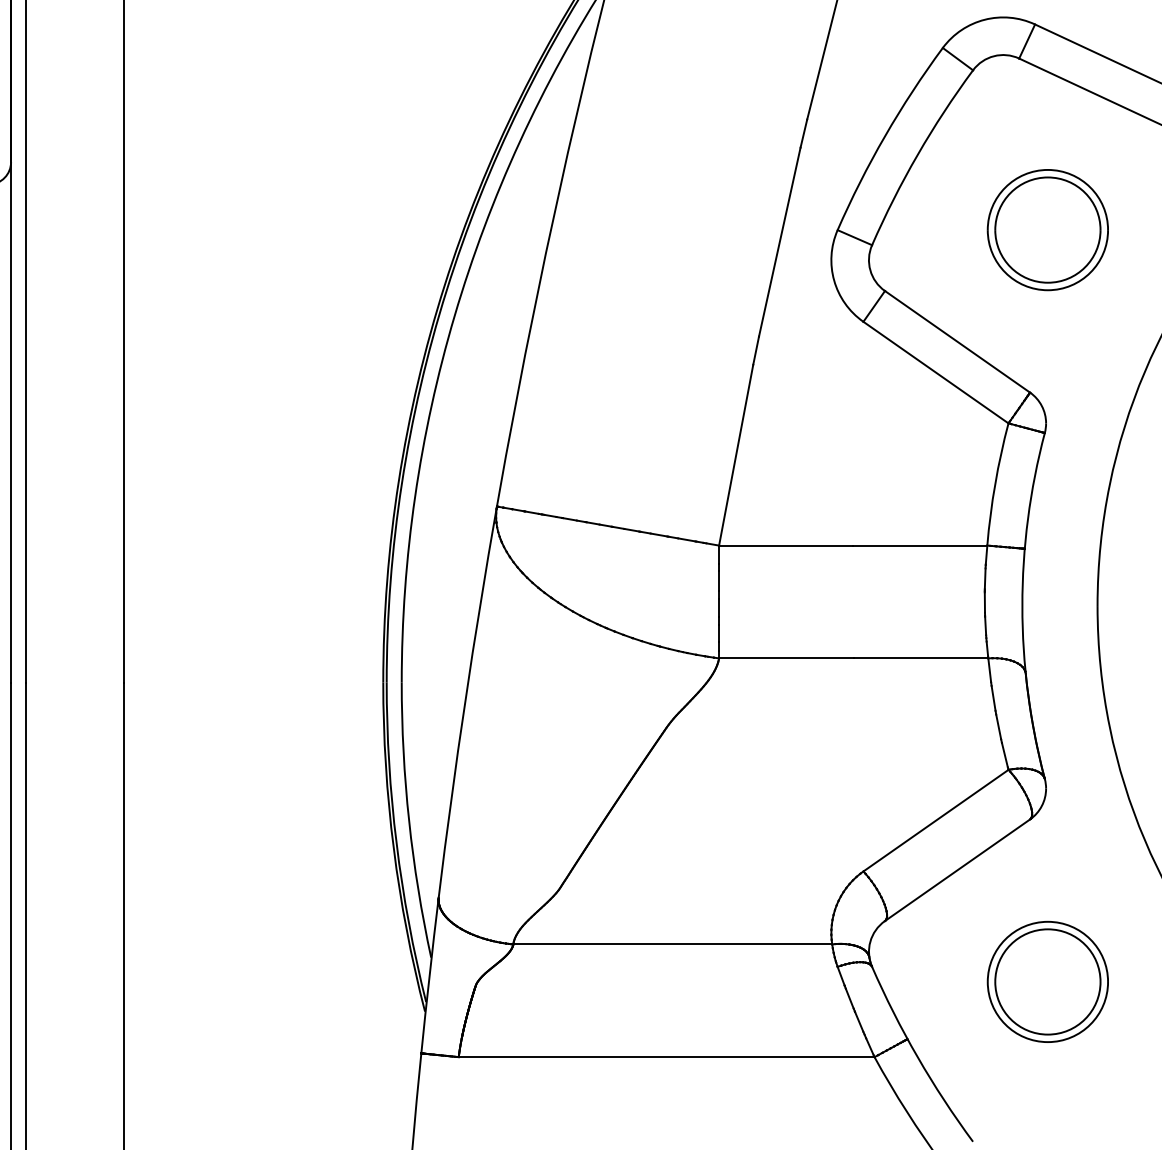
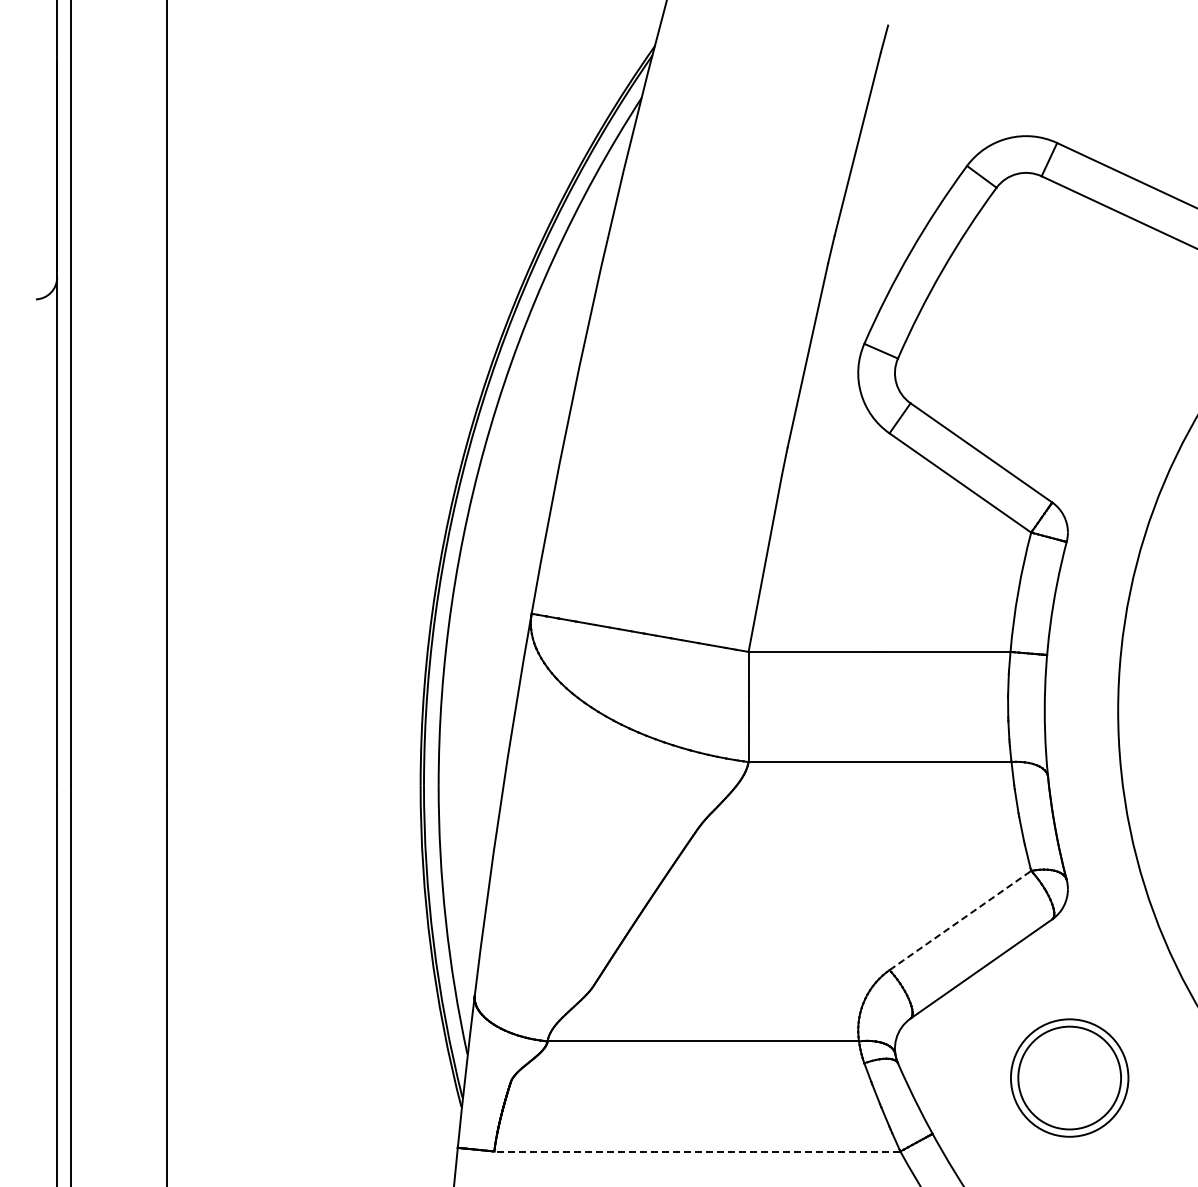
part: (1047, 229) -> (1069, 343), removed
line: (936, 820) -> (960, 920), solid -> dashed
line: (665, 1057) -> (696, 1151), solid -> dashed

